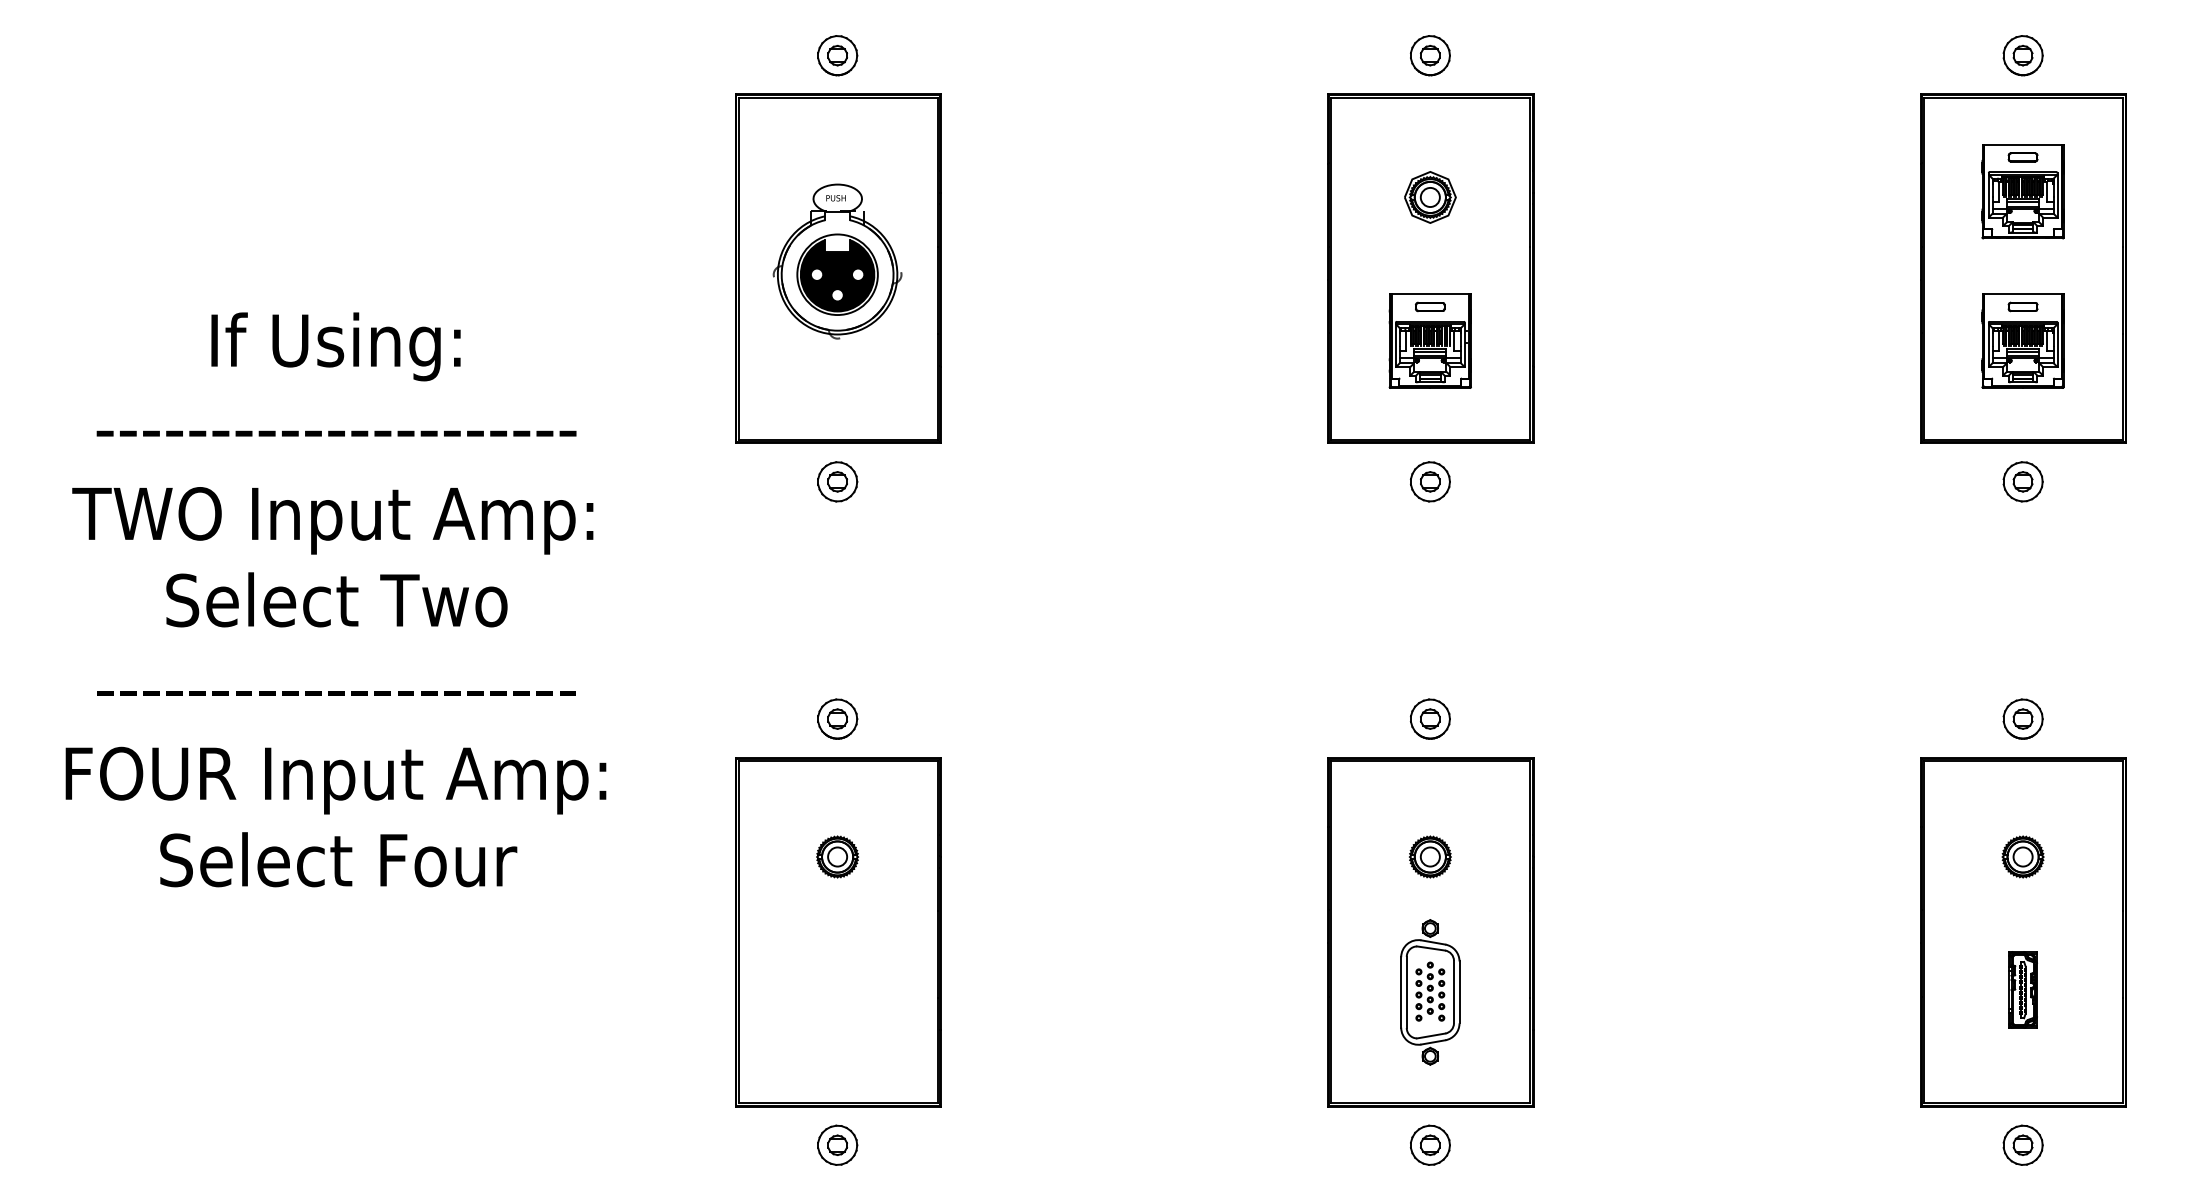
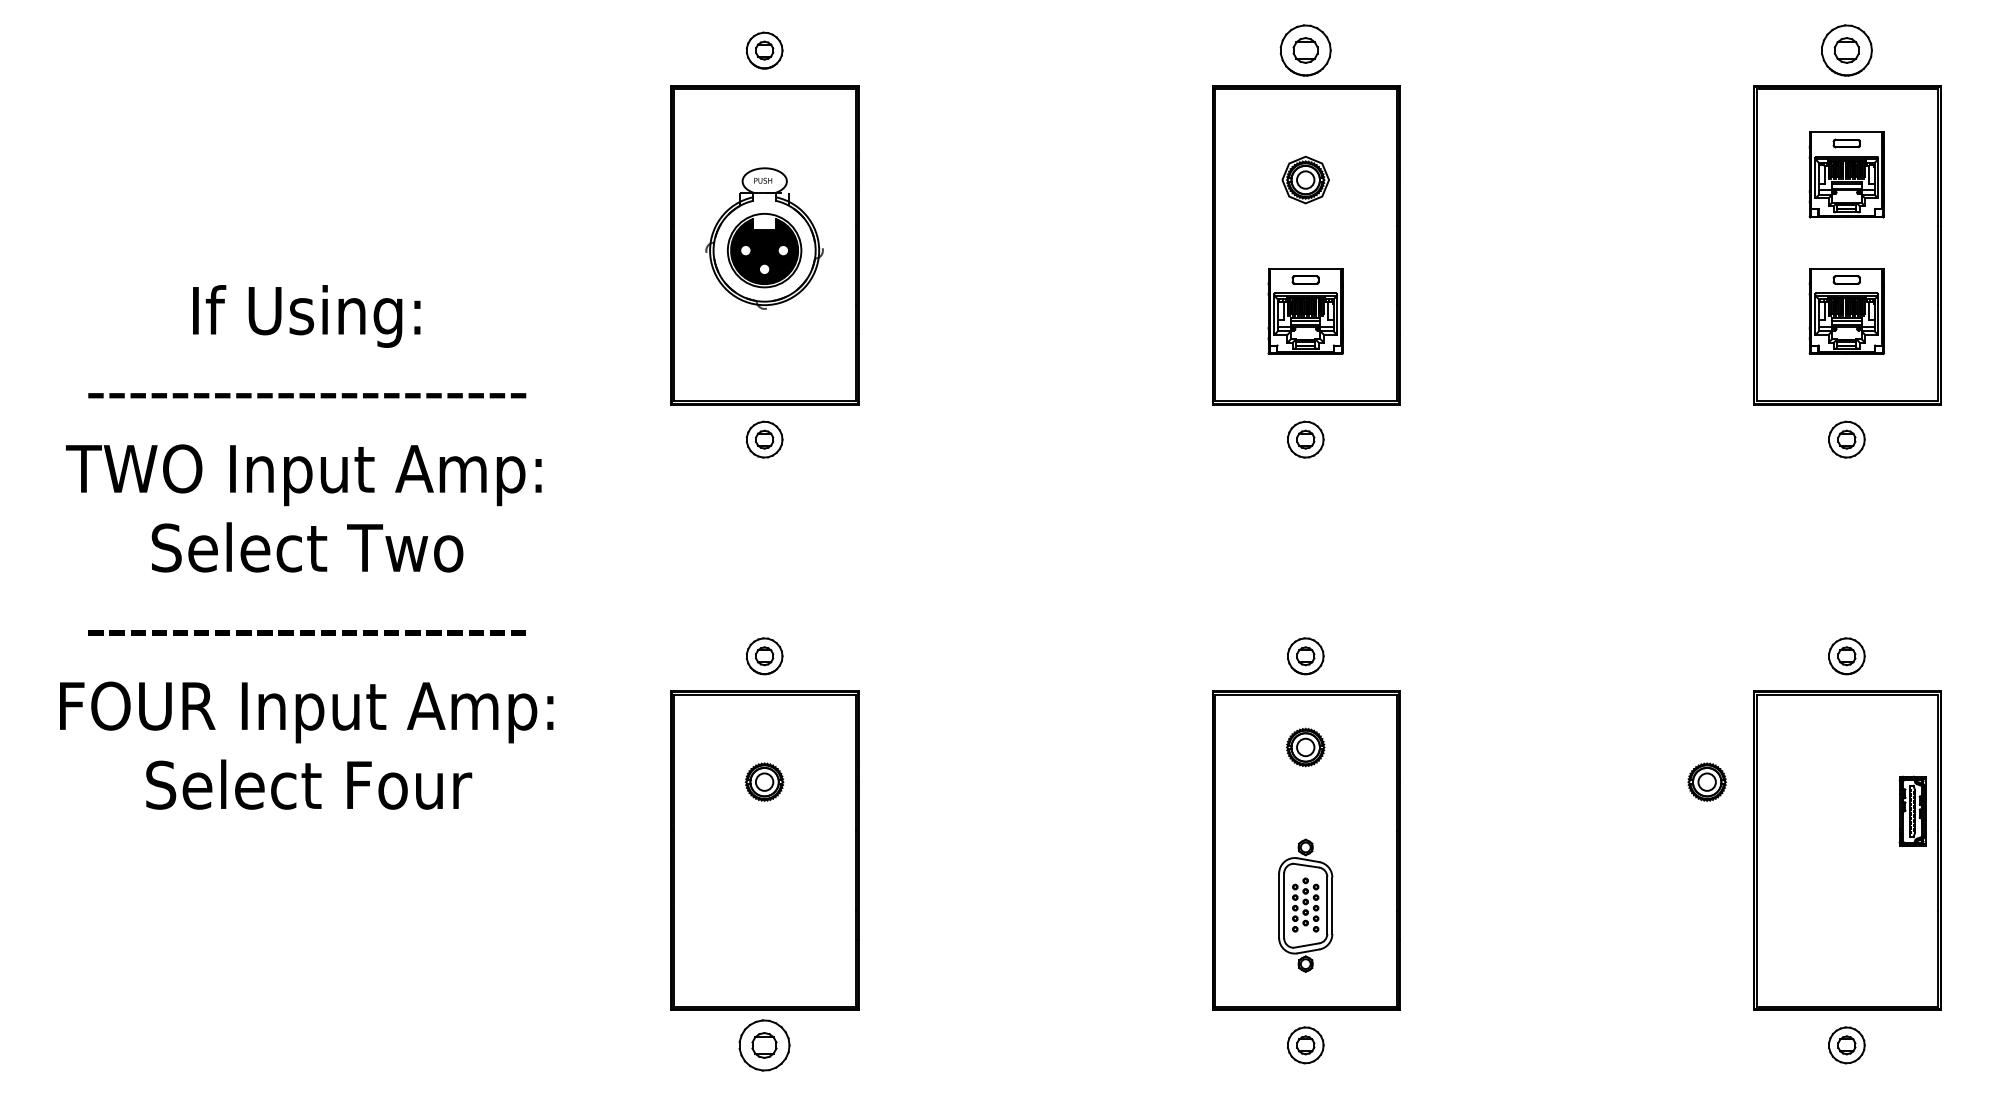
part: (1430, 55) -> (1305, 50), size x1.4
part: (2022, 55) -> (1846, 50), size x1.4
part: (1430, 856) -> (1305, 747), moved
part: (2022, 856) -> (1706, 781), moved
part: (2022, 989) -> (1912, 810), moved
part: (837, 1144) -> (764, 1044), size x1.4

